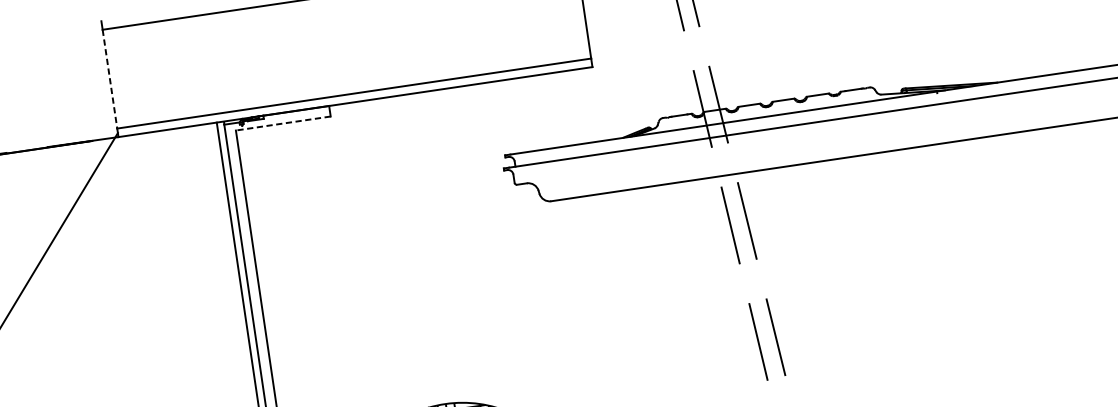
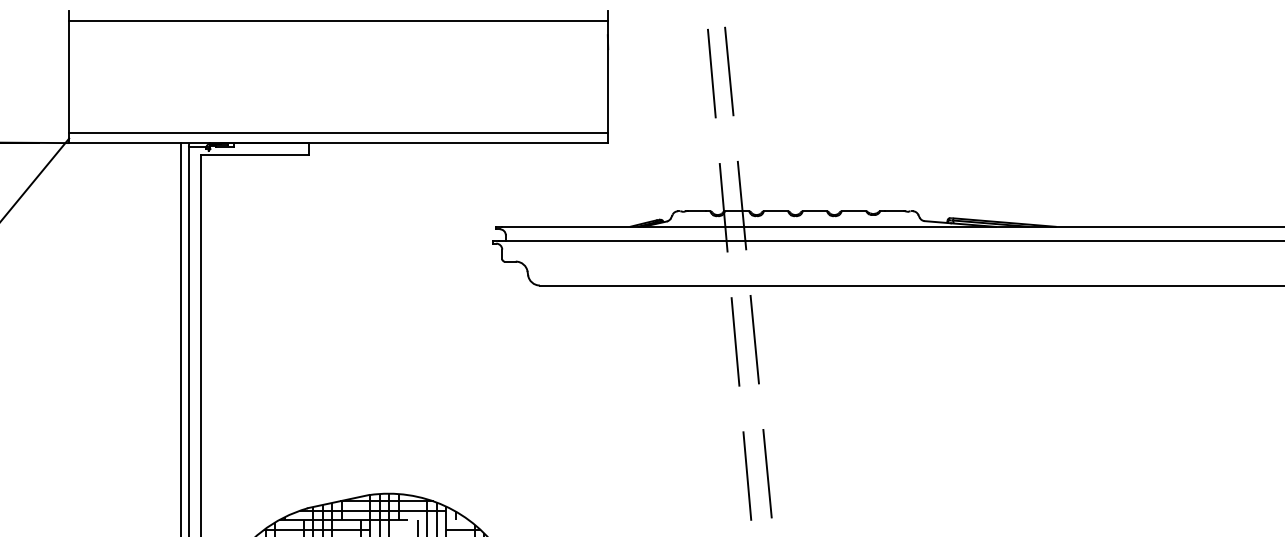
line: (110, 79) -> (69, 77), dashed -> solid
line: (283, 123) -> (254, 155), dashed -> solid

